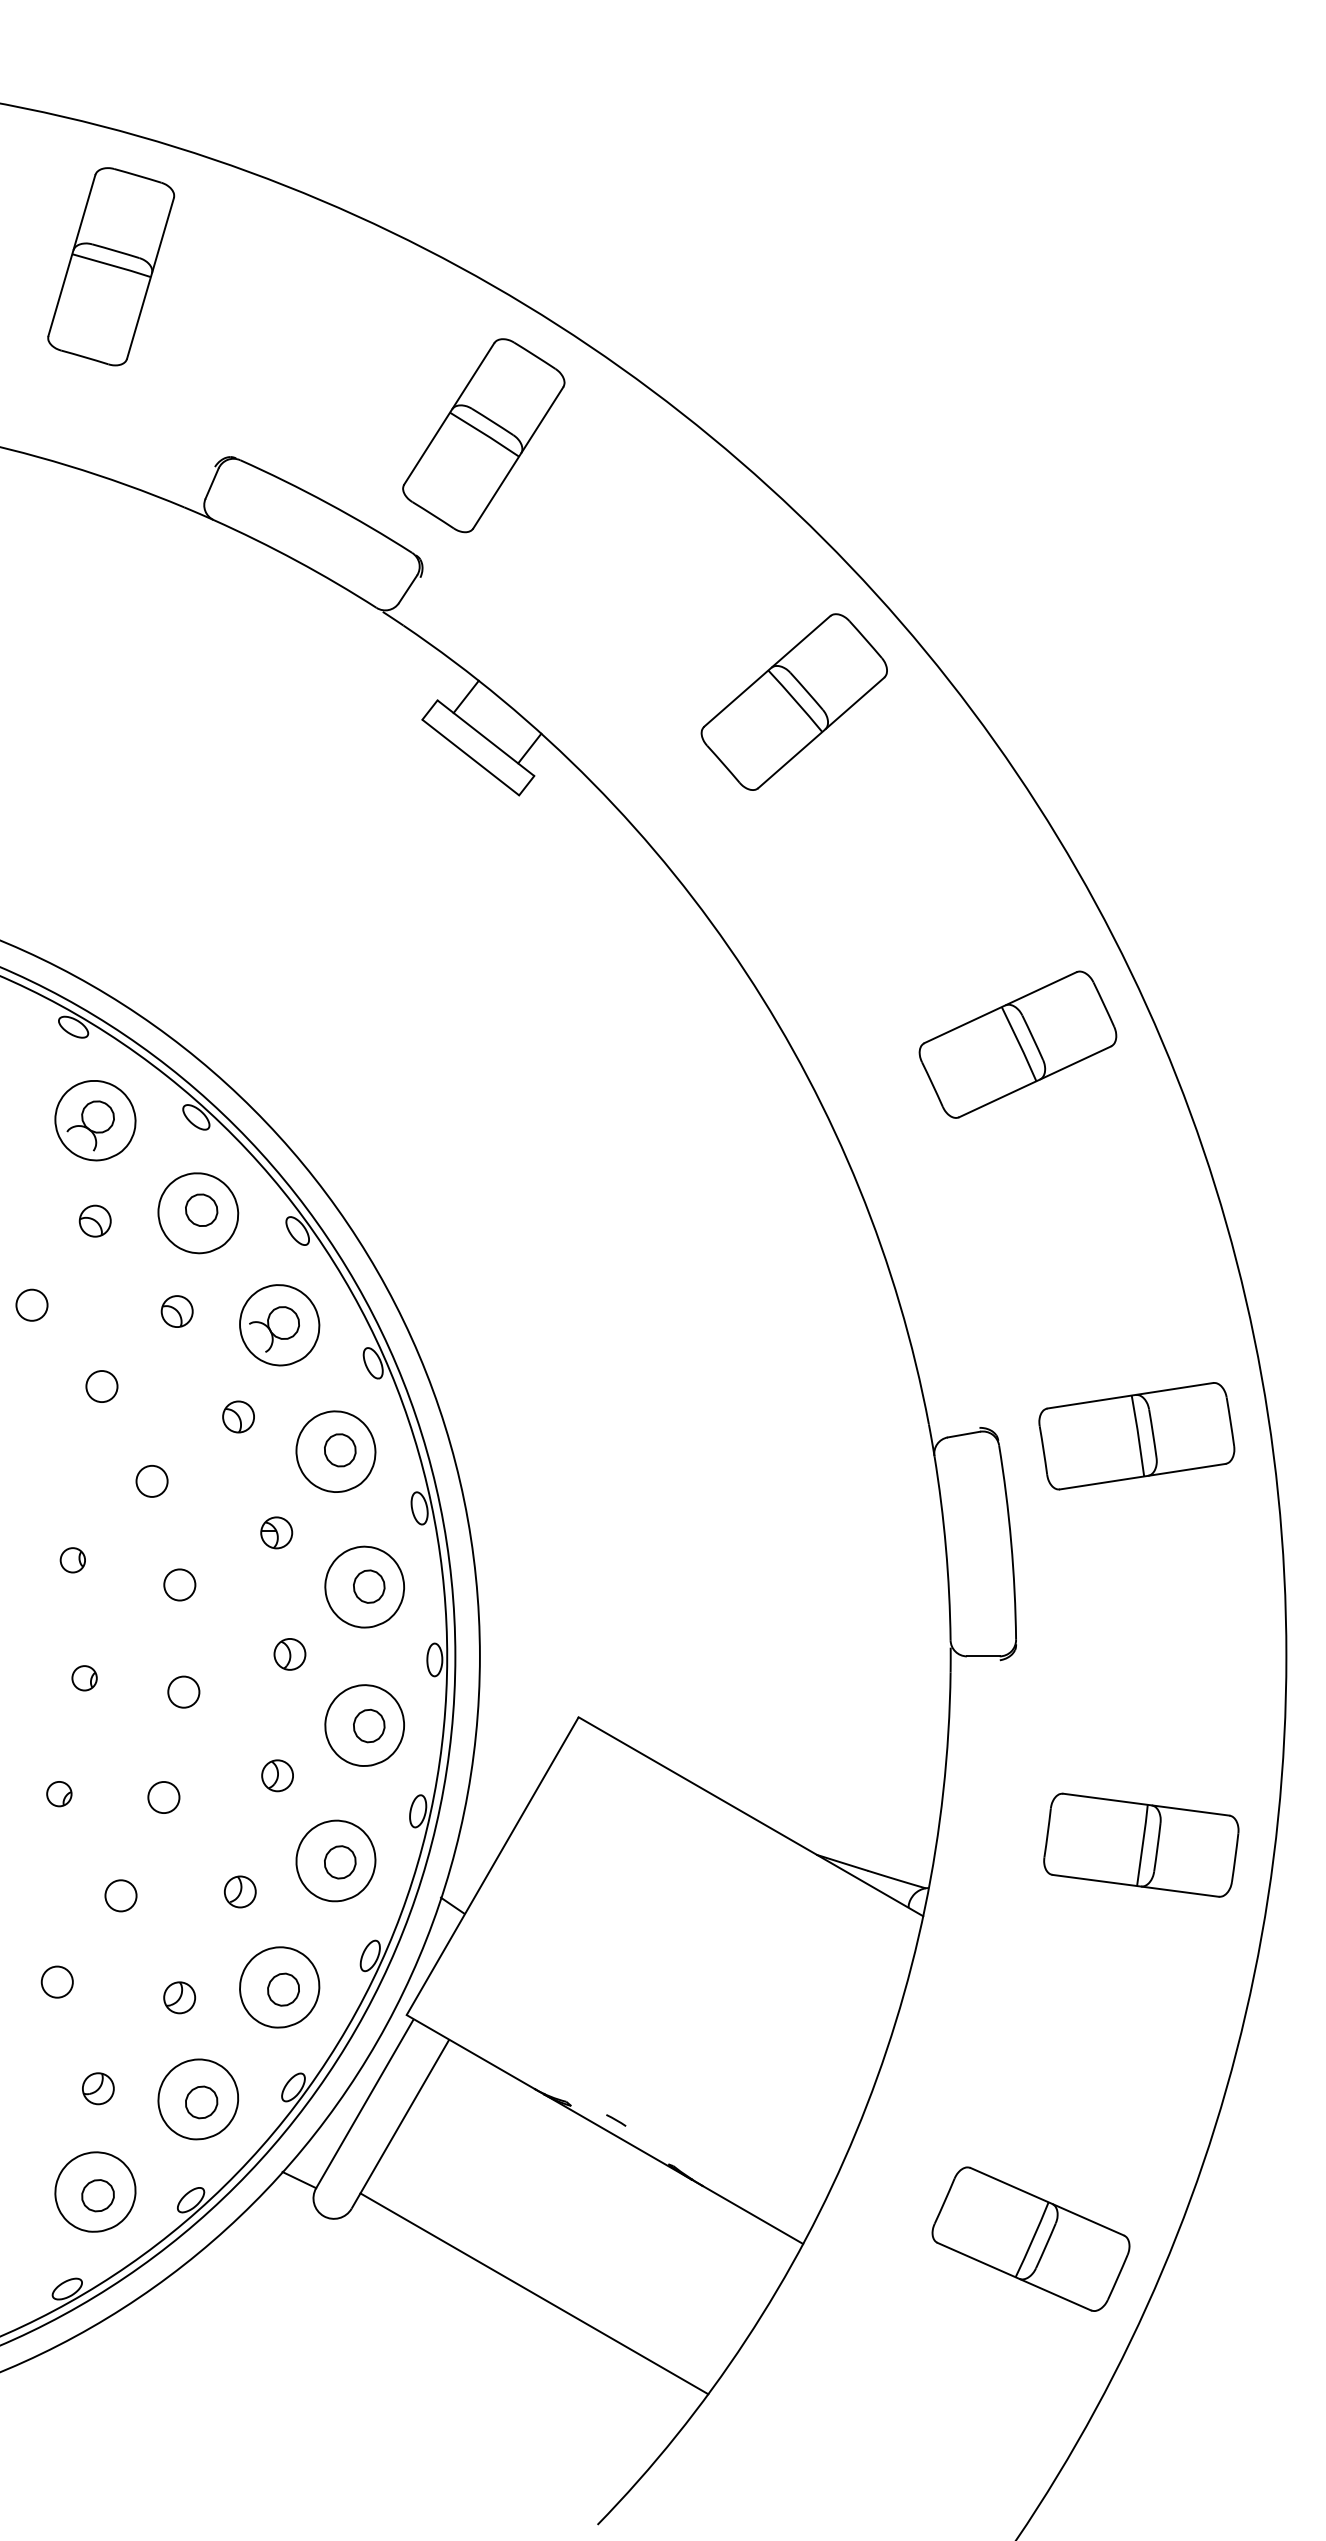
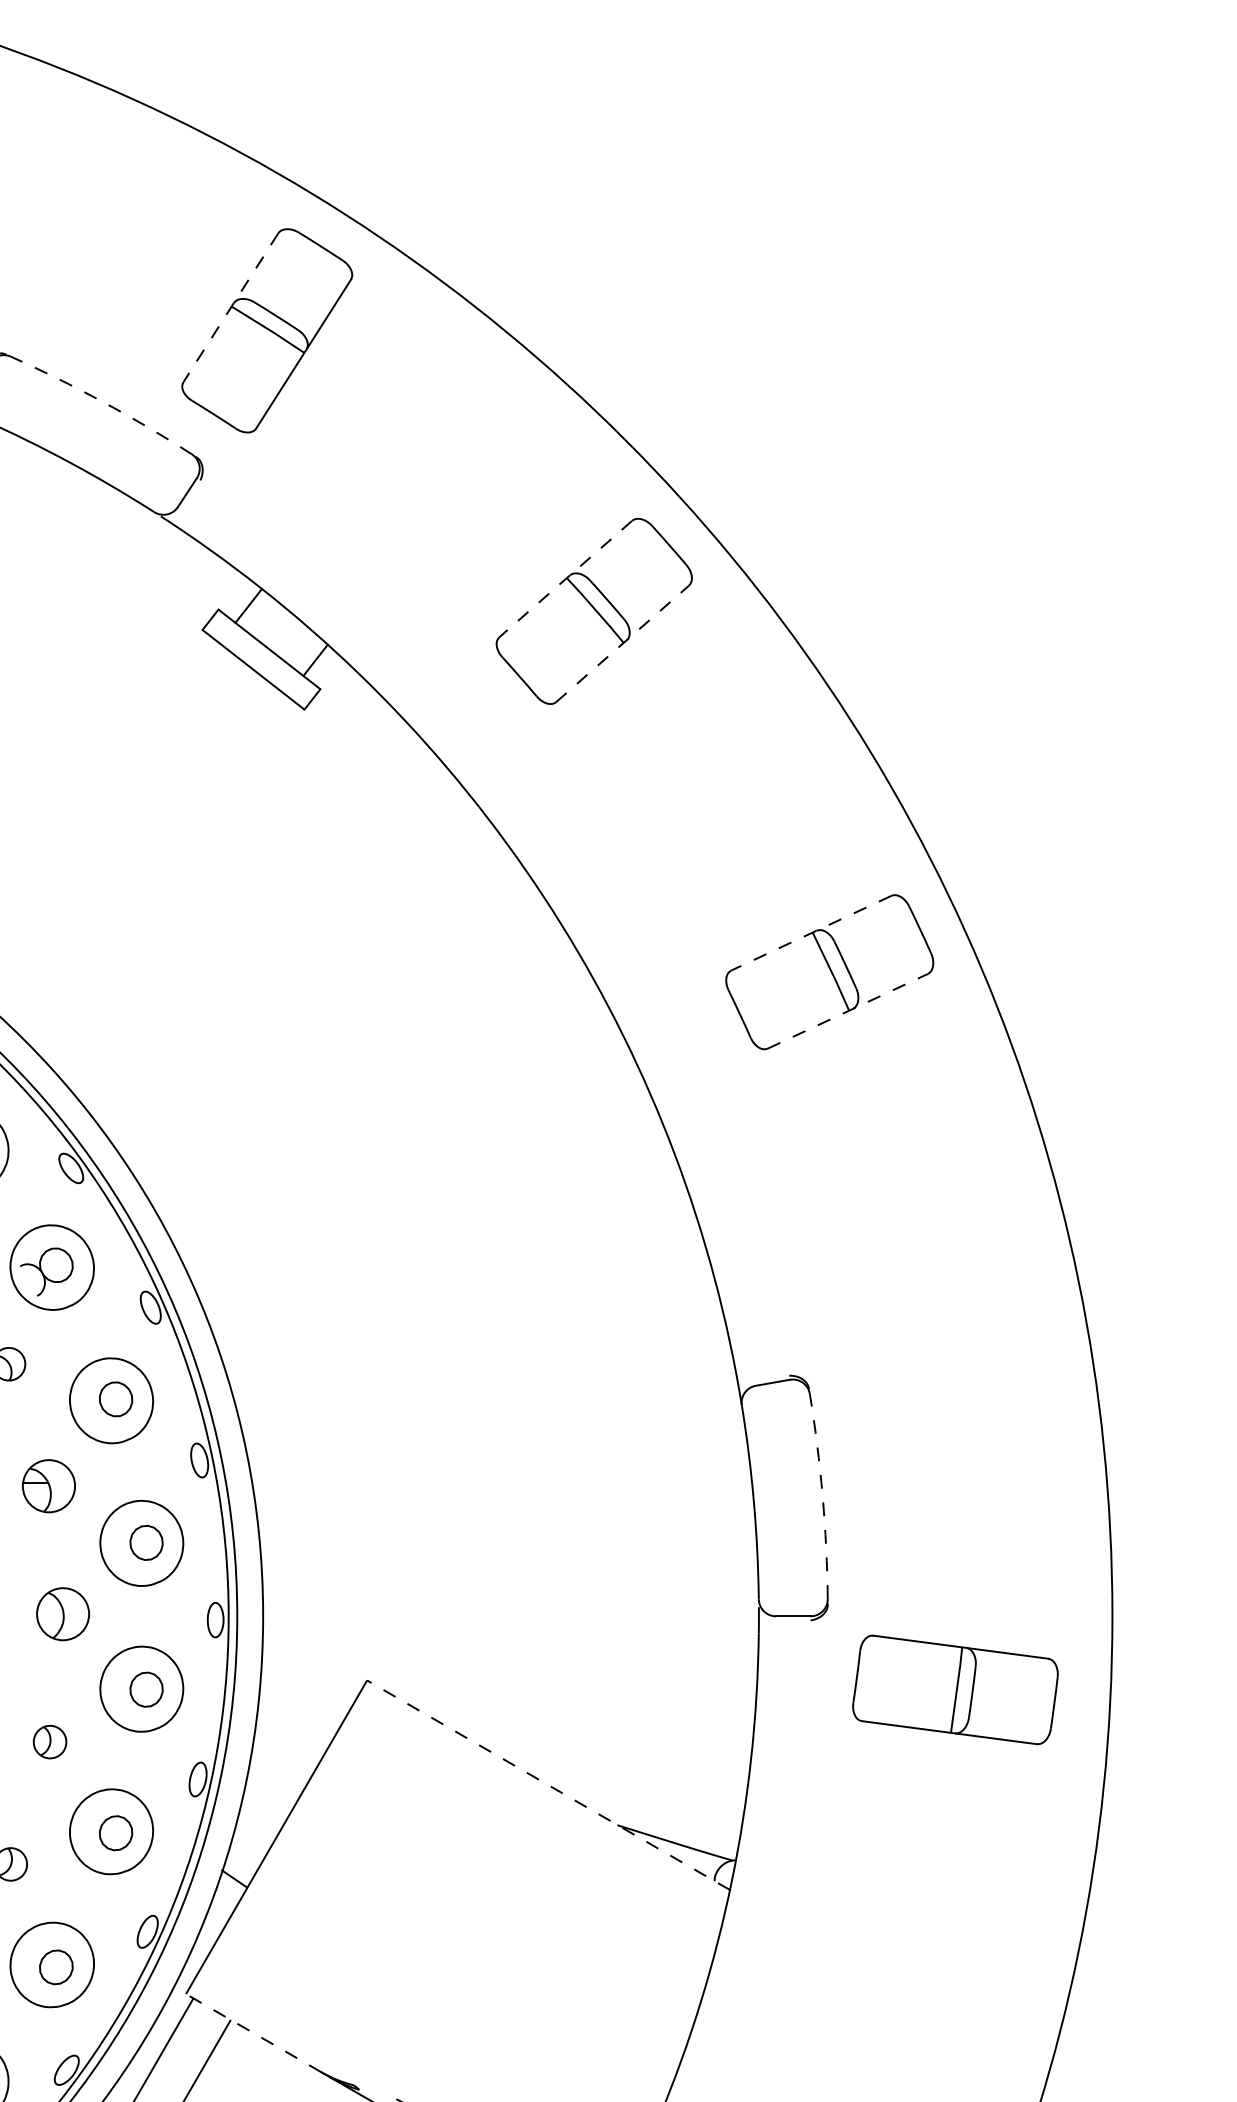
line: (449, 413) -> (231, 307), solid -> dashed
arc: (327, 503) -> (102, 402), solid -> dashed
line: (767, 671) -> (565, 579), solid -> dashed
line: (821, 732) -> (622, 643), solid -> dashed
line: (1000, 1007) -> (811, 933), solid -> dashed
line: (1035, 1081) -> (848, 1010), solid -> dashed
part: (1136, 1436) -> (954, 1384), removed
part: (276, 1532) -> (48, 1485), size x1.6
arc: (1011, 1542) -> (822, 1496), solid -> dashed
part: (289, 1654) -> (62, 1614), size x1.6
line: (750, 1816) -> (548, 1784), solid -> dashed
part: (1141, 1844) -> (955, 1689), moved
line: (470, 2051) -> (253, 2032), solid -> dashed

